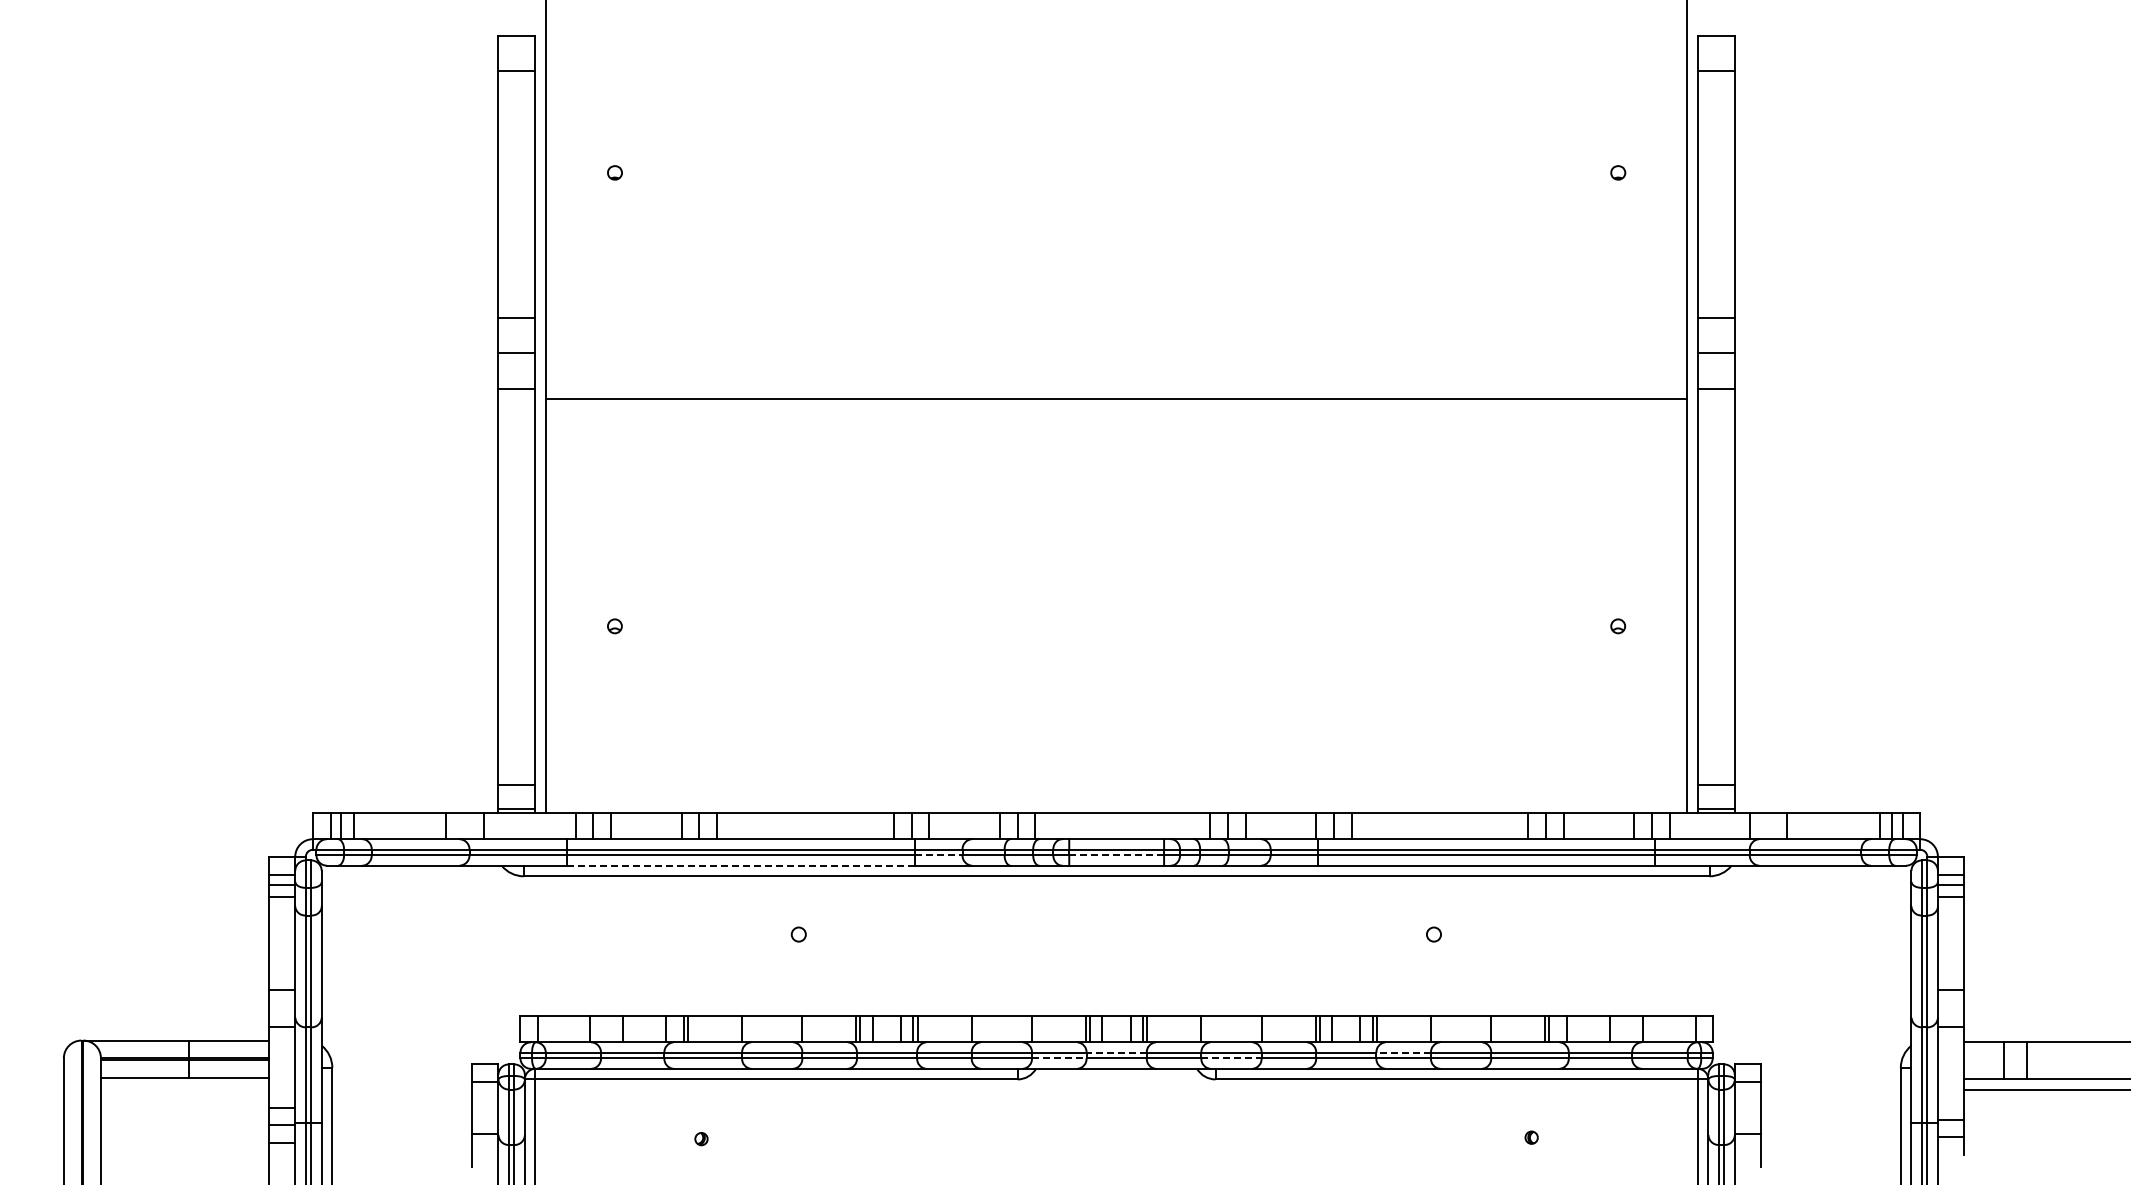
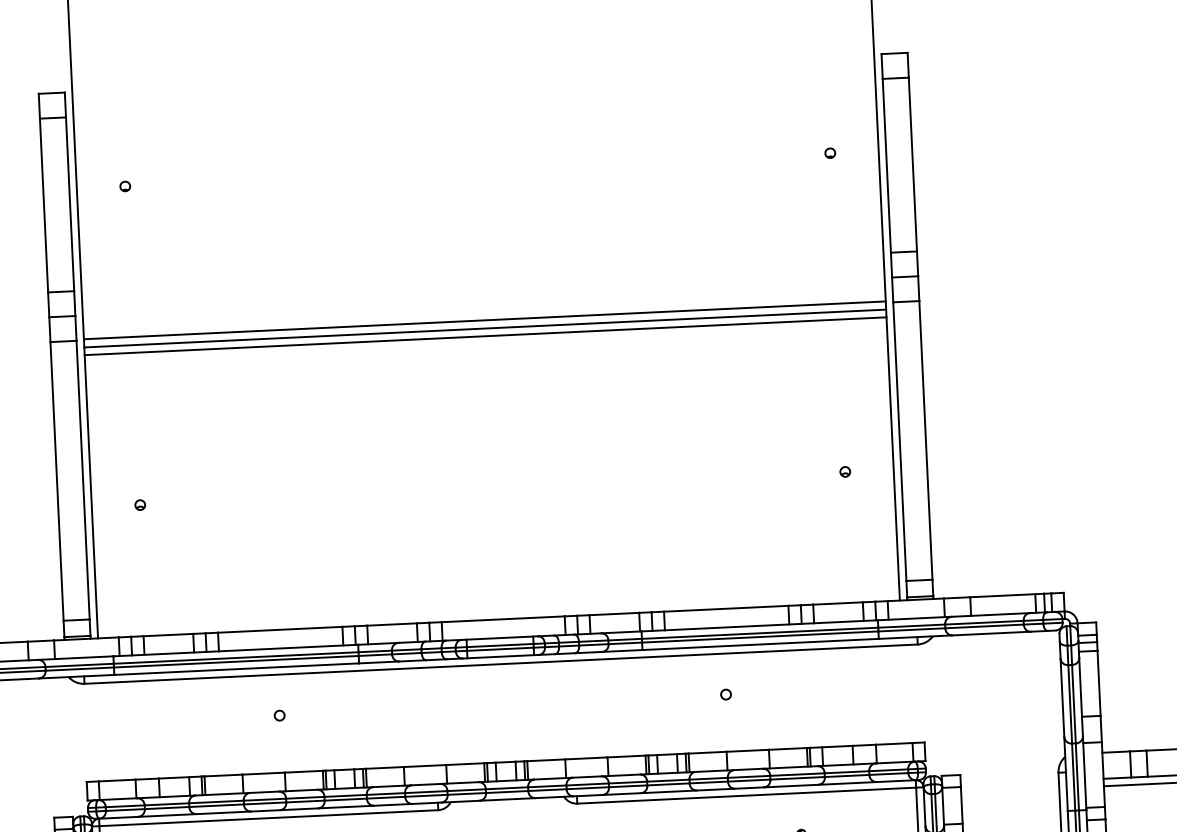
line: (1116, 387) -> (484, 320), added
line: (1116, 409) -> (485, 336), added
line: (938, 855) -> (375, 655), dashed -> solid
line: (1117, 855) -> (501, 649), dashed -> solid
line: (740, 865) -> (236, 669), dashed -> solid
line: (1116, 1052) -> (506, 787), dashed -> solid
line: (1403, 1052) -> (708, 778), dashed -> solid
line: (1059, 1058) -> (466, 794), dashed -> solid
line: (1231, 1058) -> (587, 788), dashed -> solid

